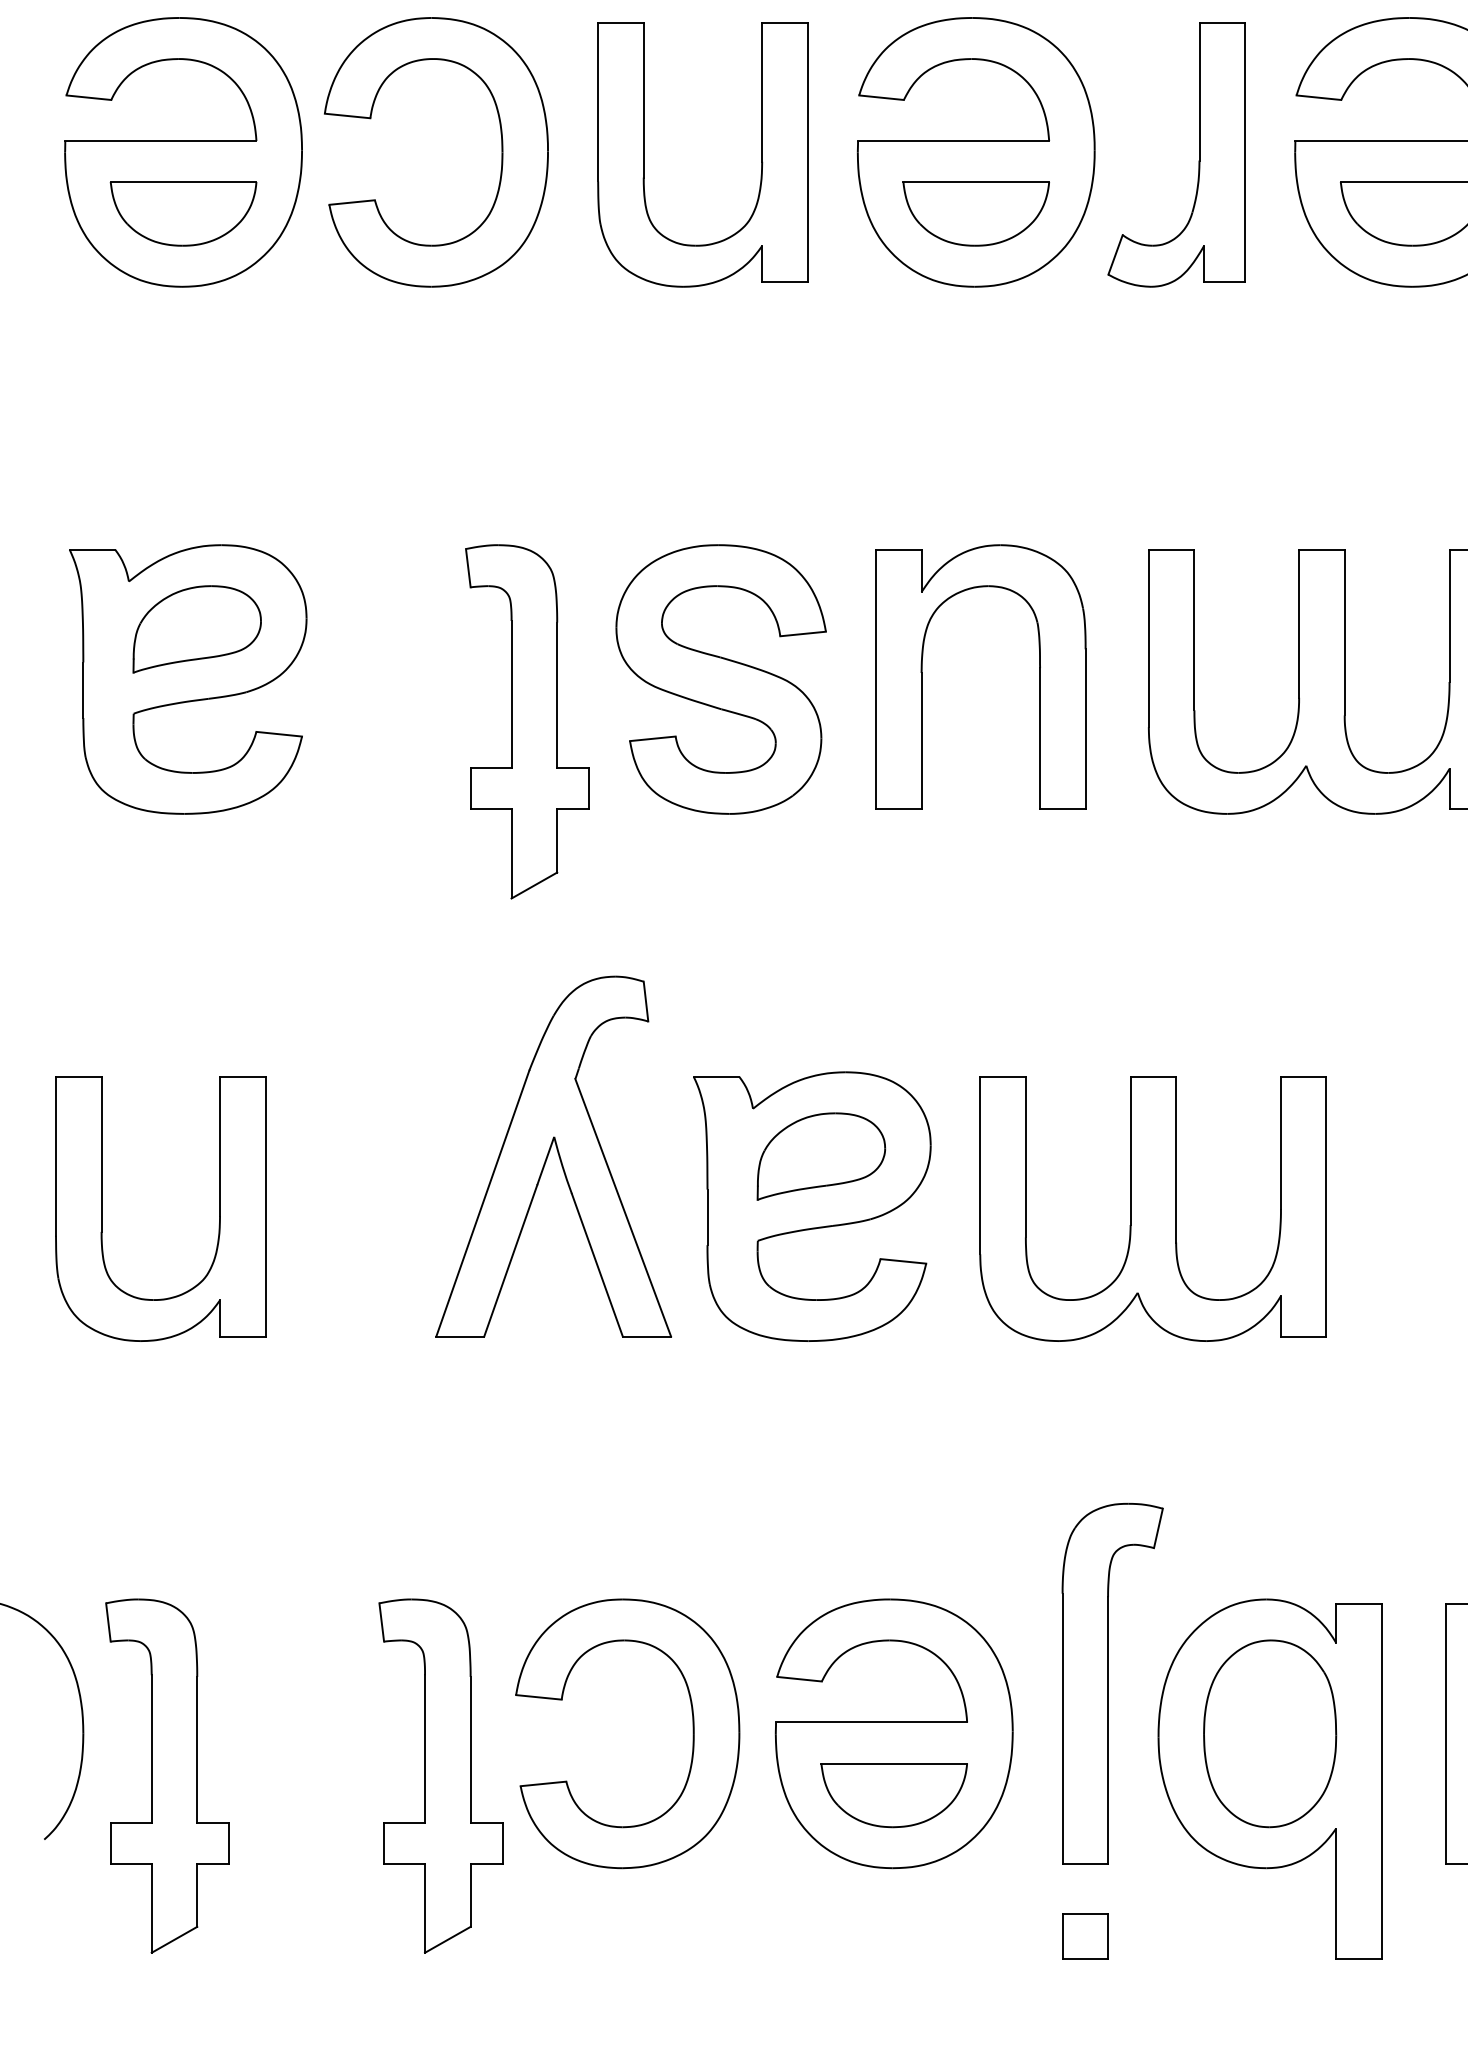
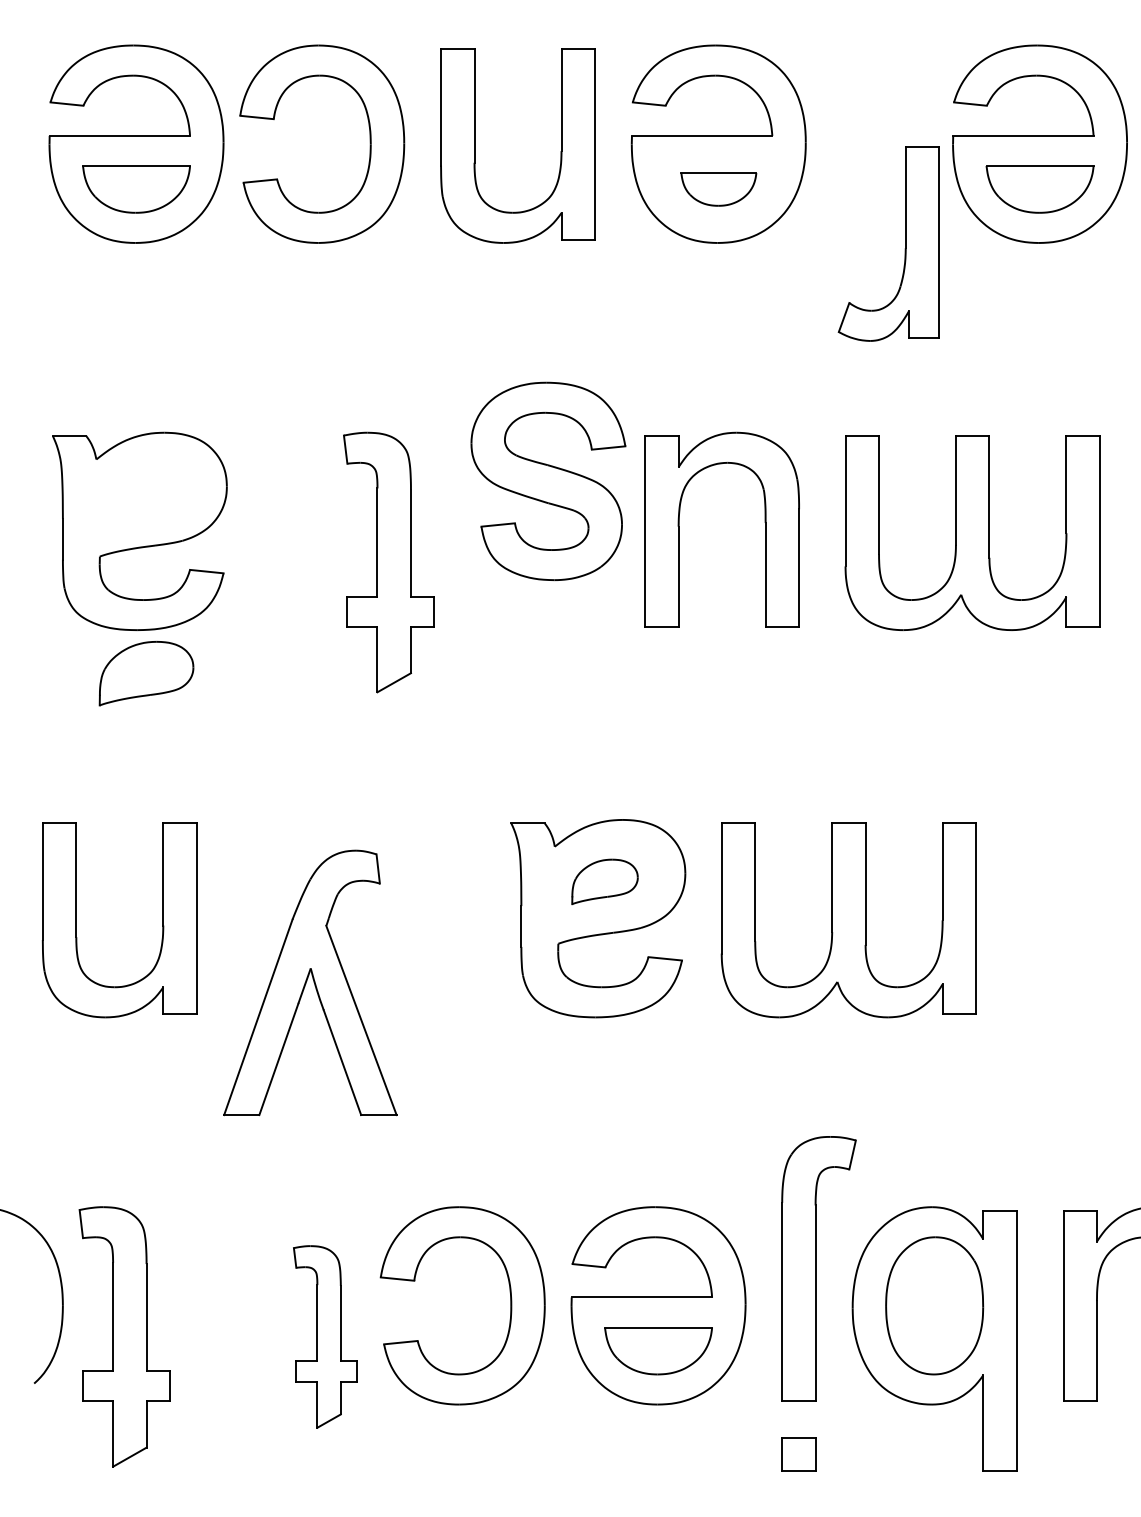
part: (1197, 160) -> (904, 248), moved
part: (975, 214) -> (718, 189), size x0.7
part: (197, 629) -> (146, 673), moved
part: (721, 678) -> (548, 480), moved
part: (553, 1156) -> (310, 982), moved
part: (820, 1156) -> (604, 881), size x0.7
part: (440, 1775) -> (325, 1336), size x0.7

